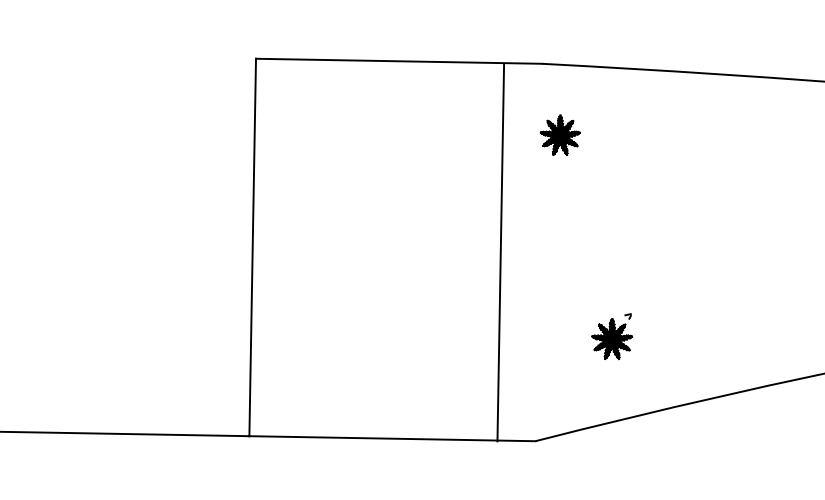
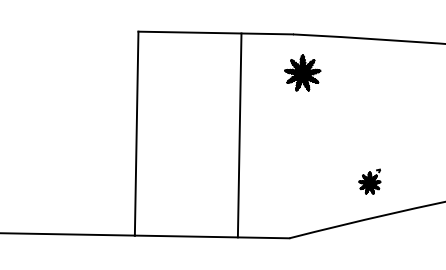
part: (559, 134) -> (302, 72), size x1.67
line: (500, 252) -> (239, 135), moved
part: (611, 336) -> (369, 181), moved

